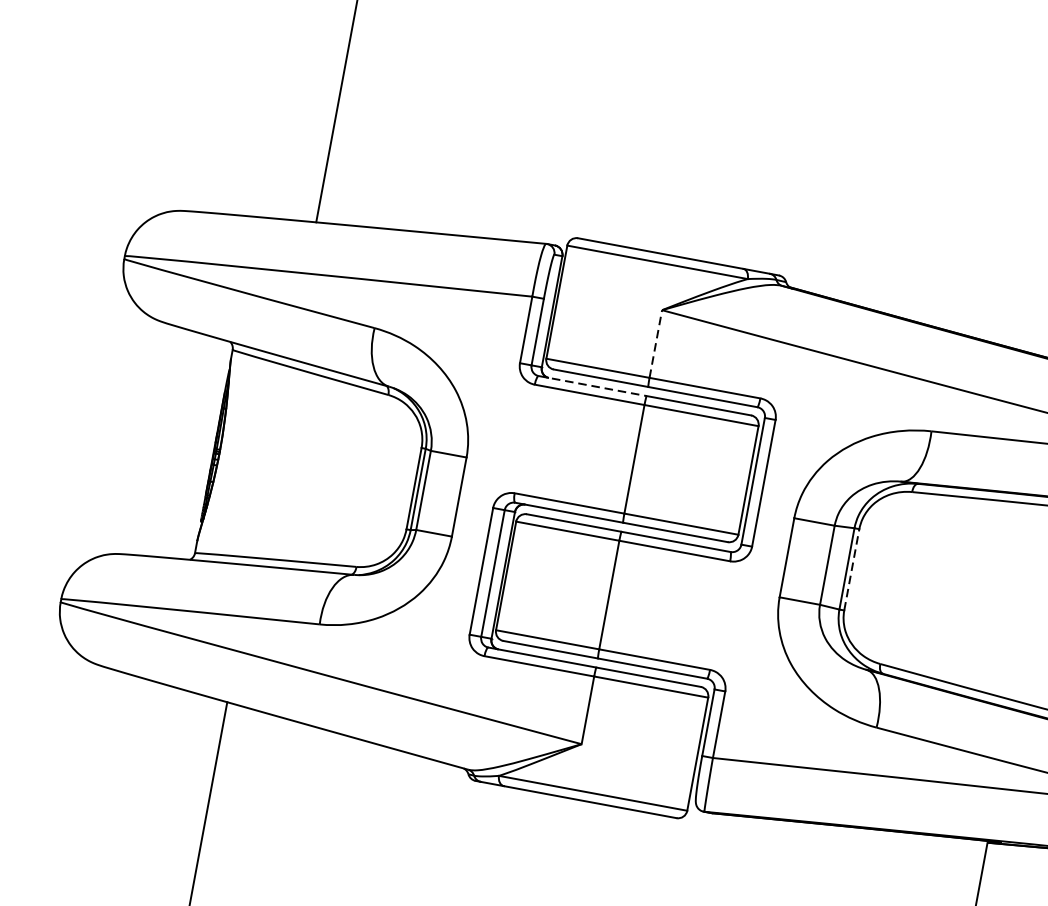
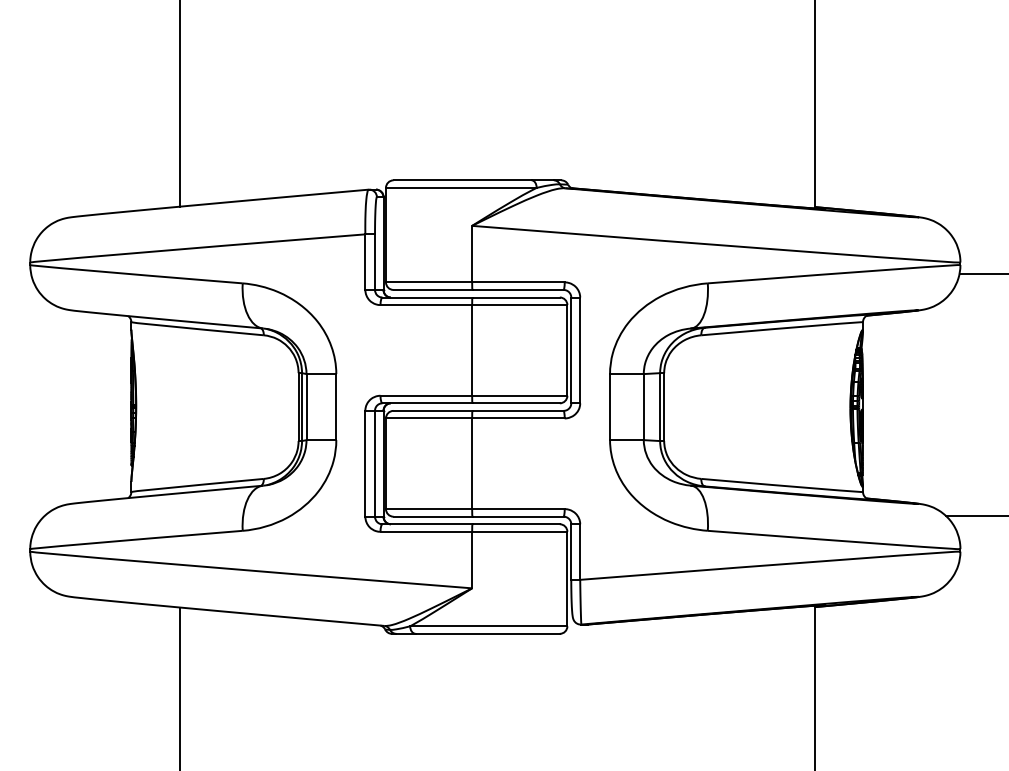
line: (656, 343) -> (472, 253), dashed -> solid
line: (592, 386) -> (427, 297), dashed -> solid
line: (852, 570) -> (664, 407), dashed -> solid

